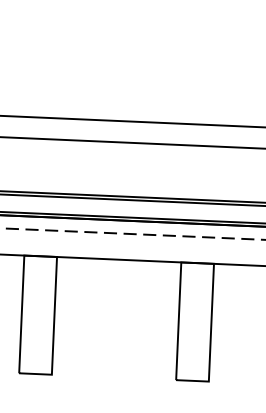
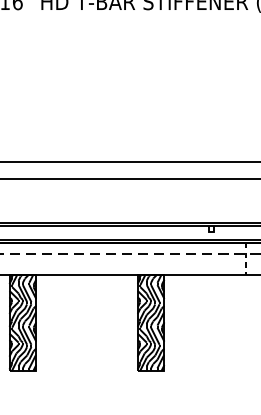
hatch: (37, 315) -> (22, 323), added
hatch: (194, 322) -> (150, 323), added

